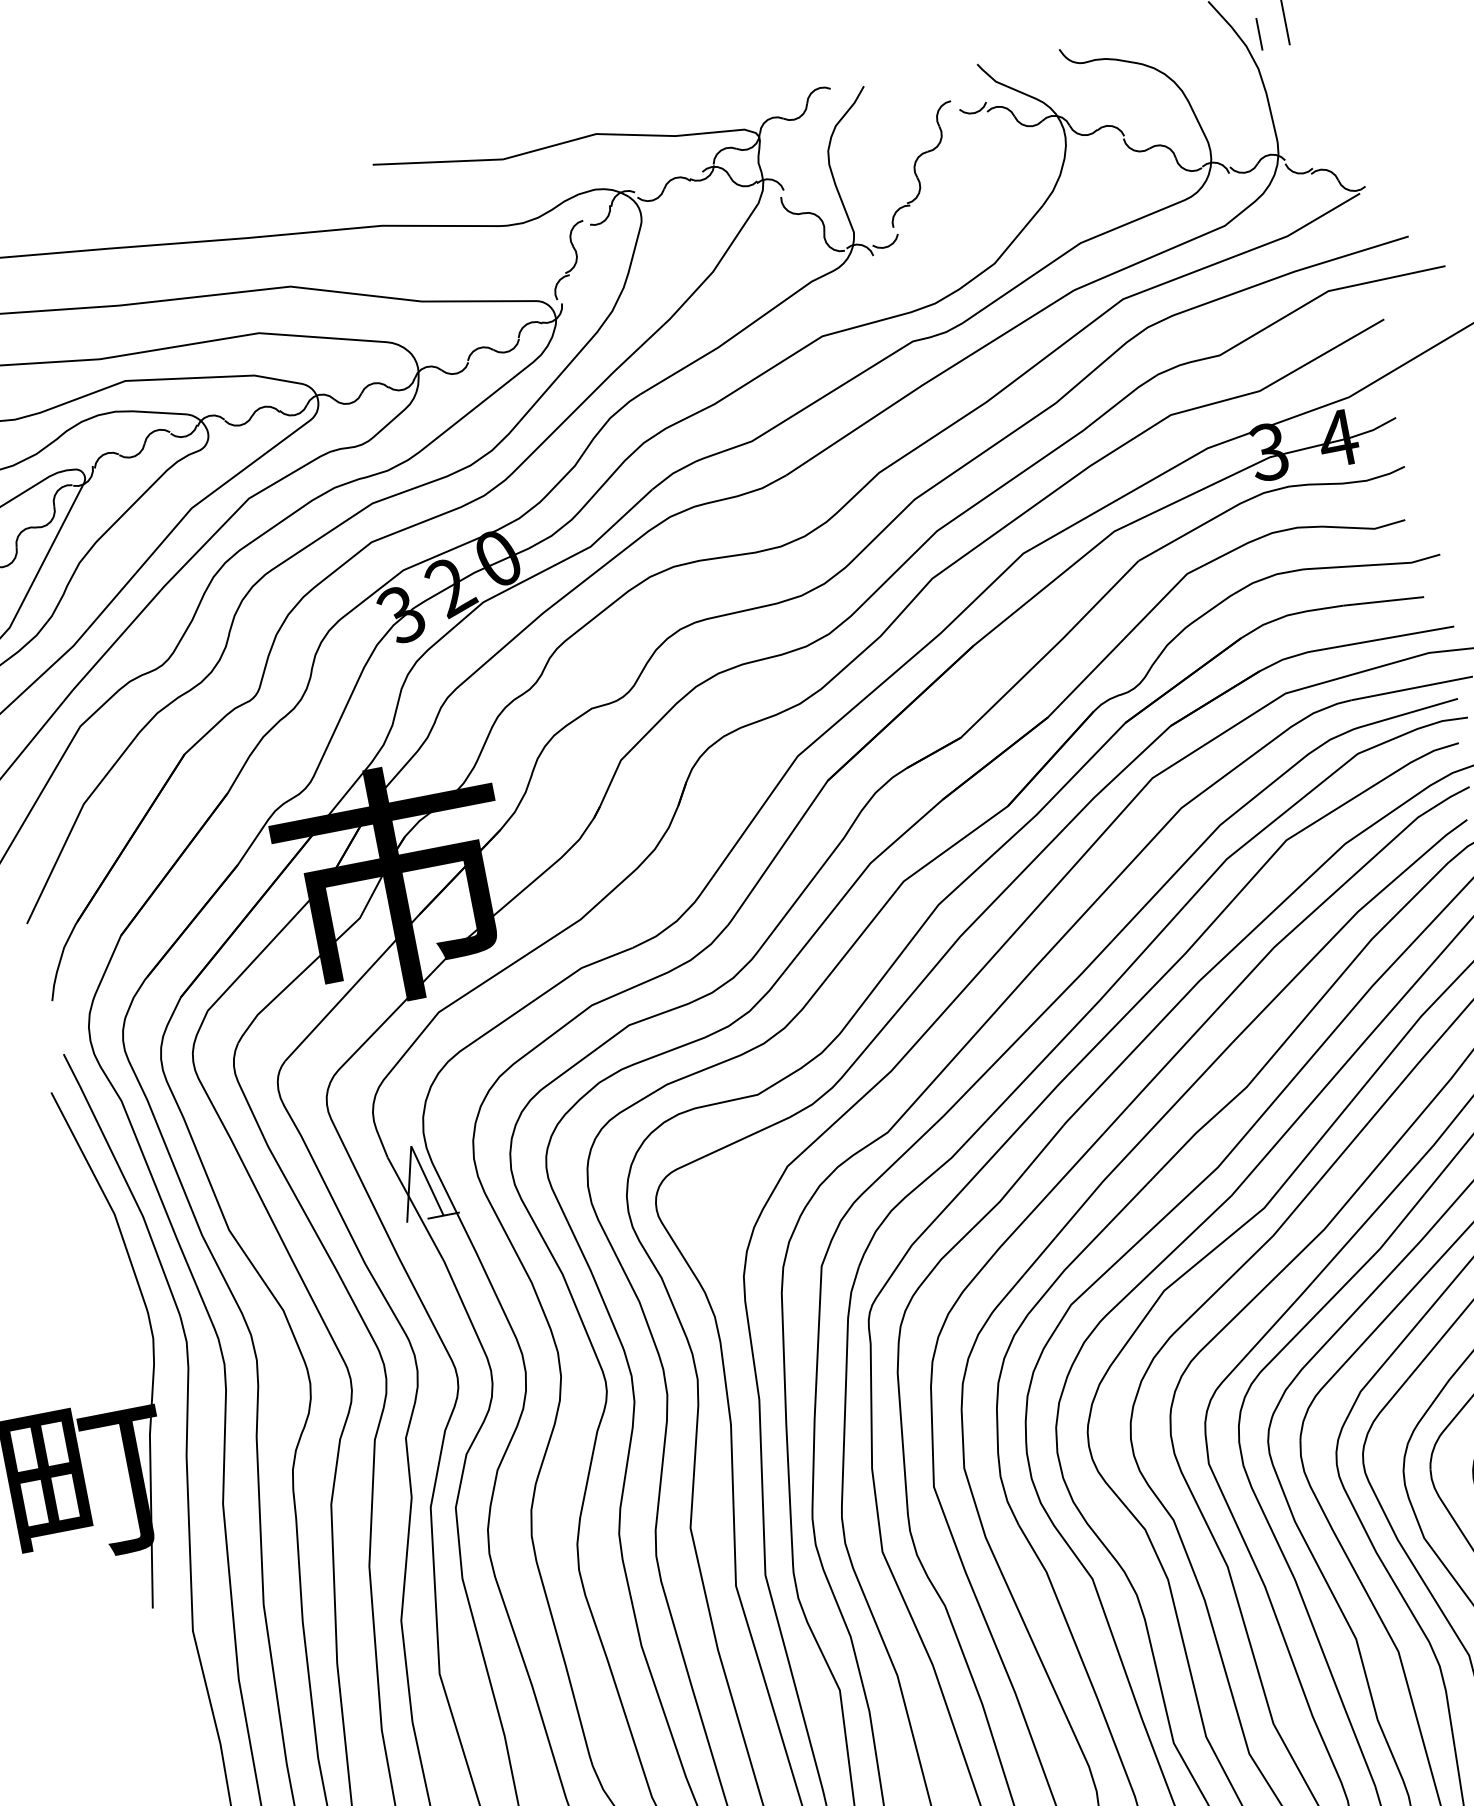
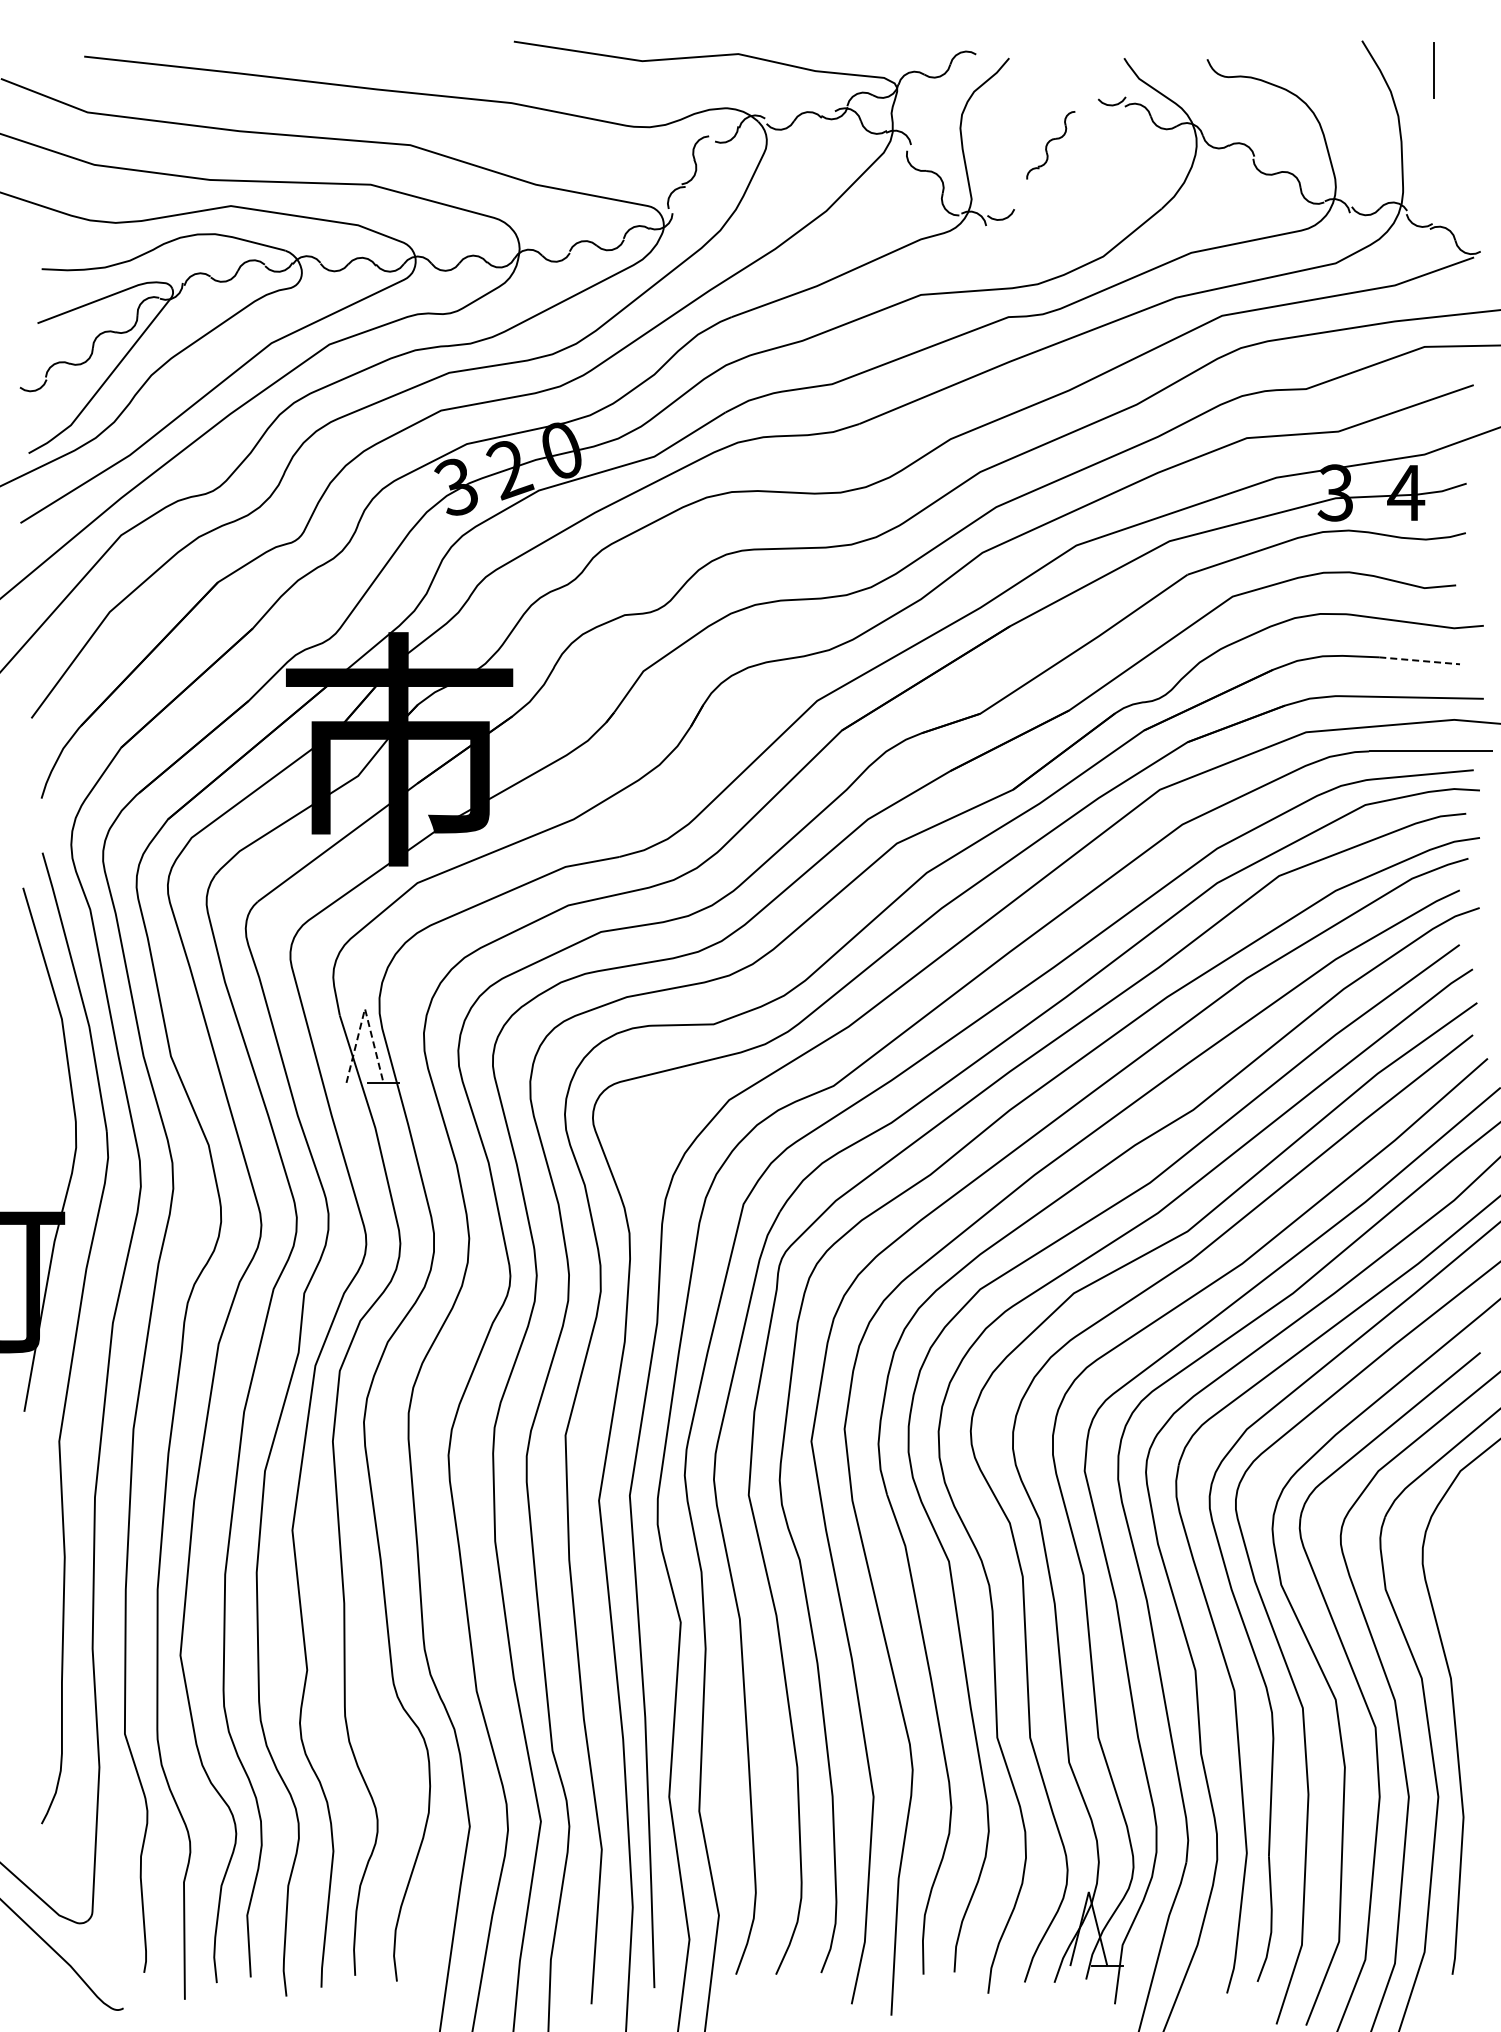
line: (1259, 34) -> (1405, 82), removed
part: (921, 164) -> (1050, 145), size x0.6
line: (1383, 601) -> (1419, 660), solid -> dashed
line: (411, 1145) -> (365, 1008), solid -> dashed

